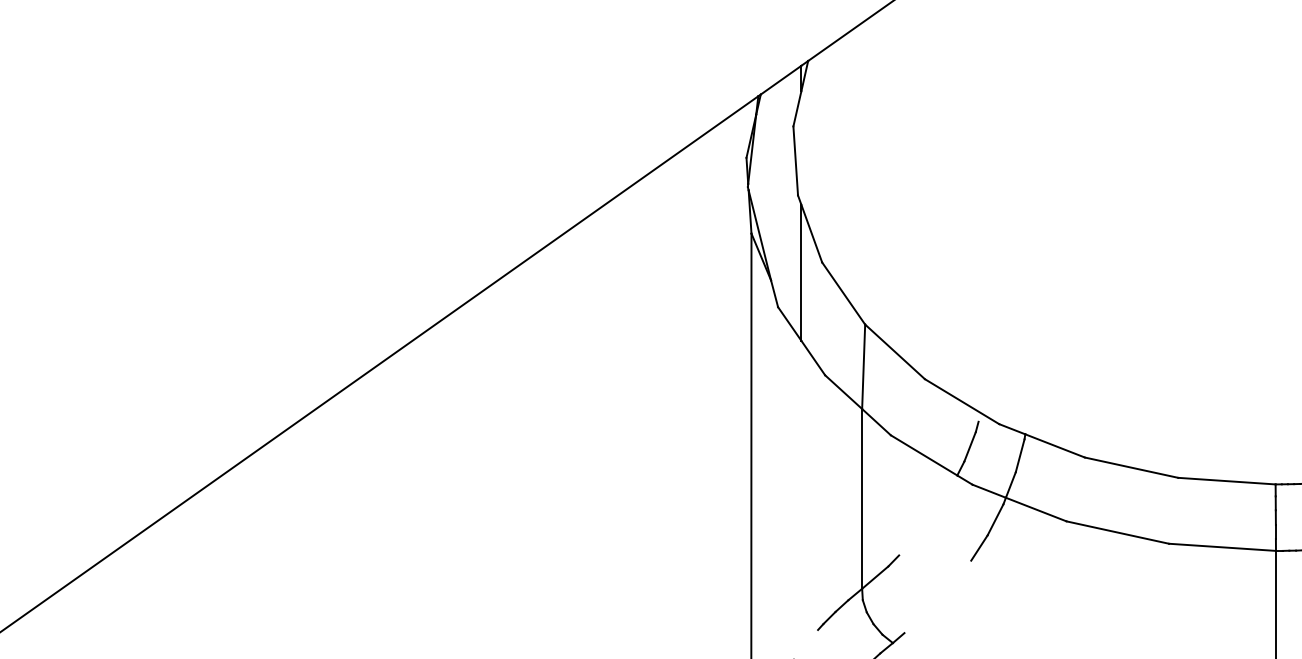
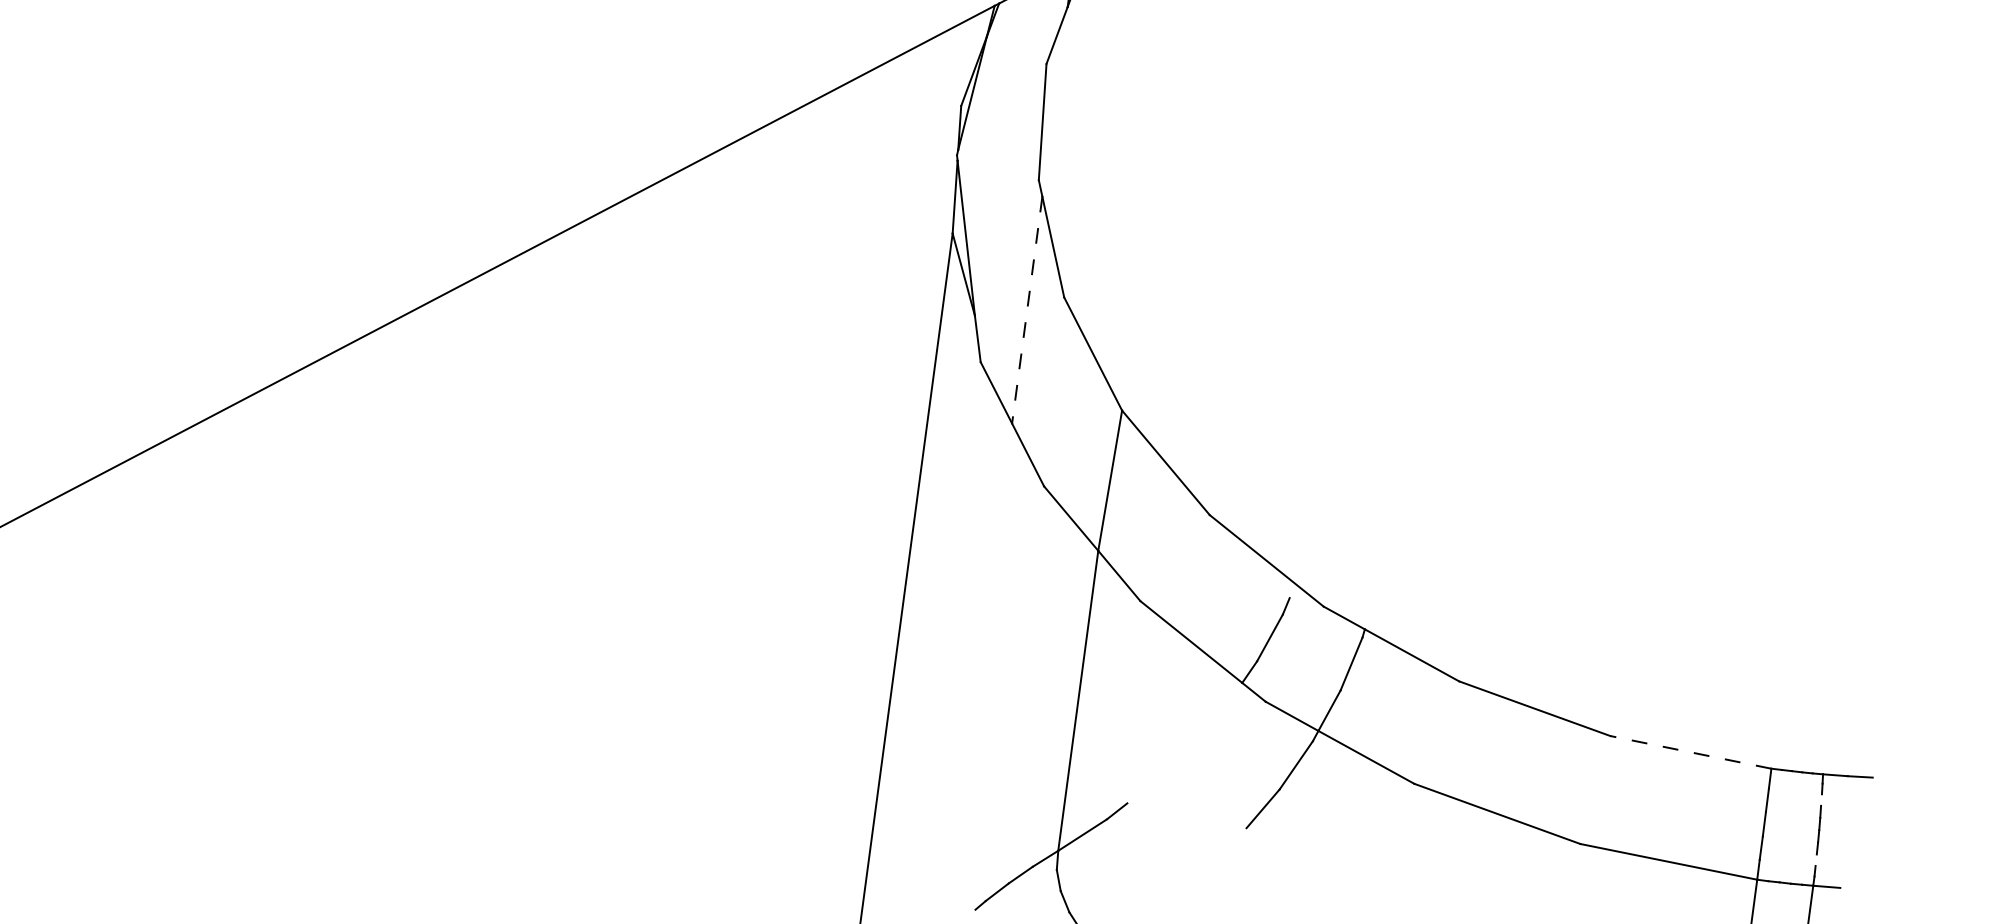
line: (801, 272) -> (1027, 309), solid -> dashed
line: (1226, 481) -> (1690, 752), solid -> dashed

